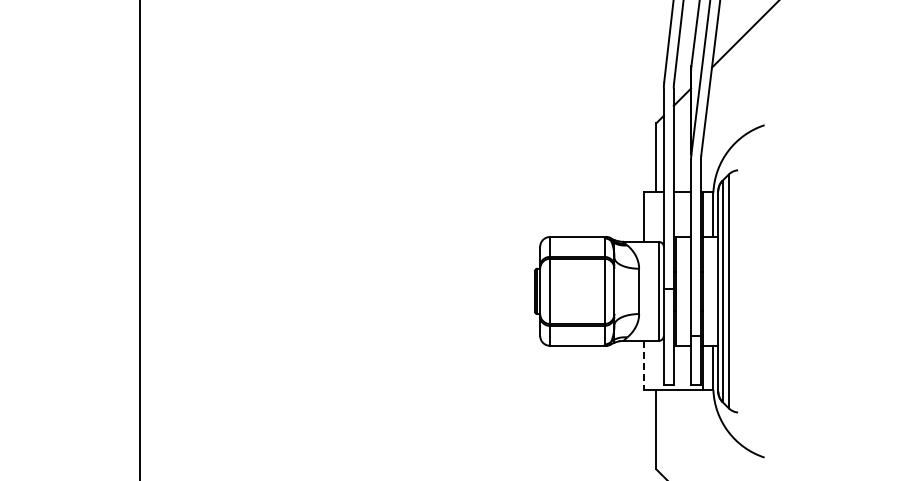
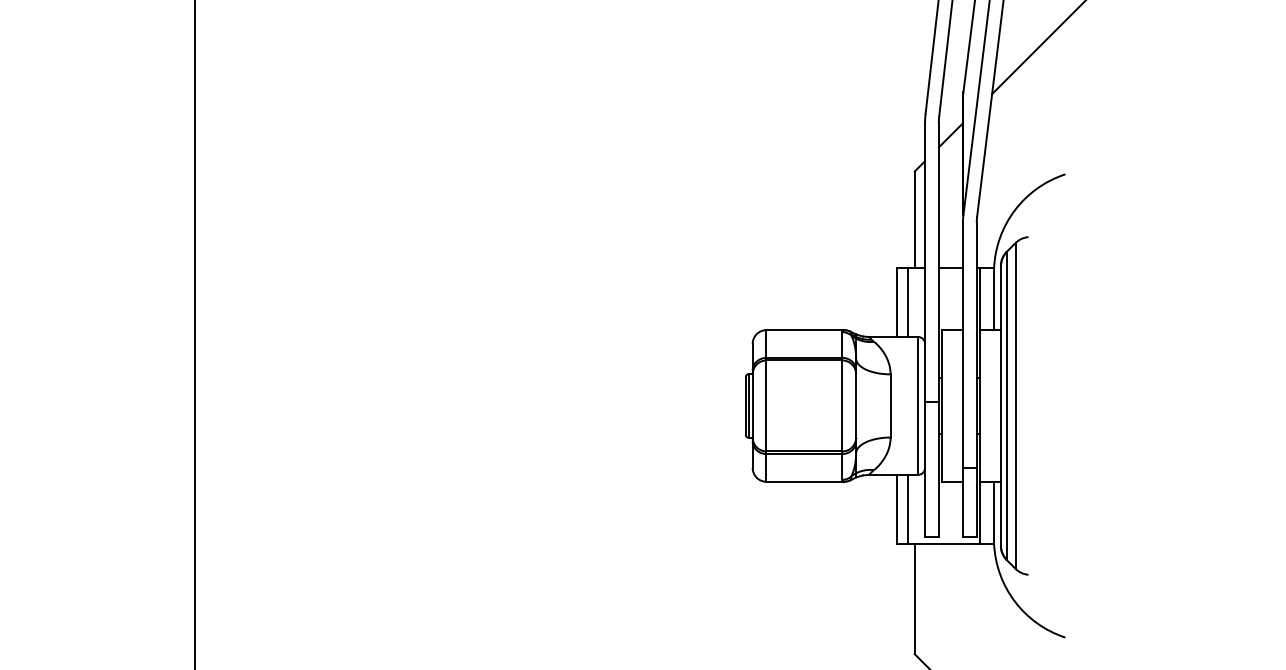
line: (651, 216) -> (907, 301), added
line: (644, 365) -> (898, 509), dashed -> solid
line: (651, 365) -> (907, 509), added

